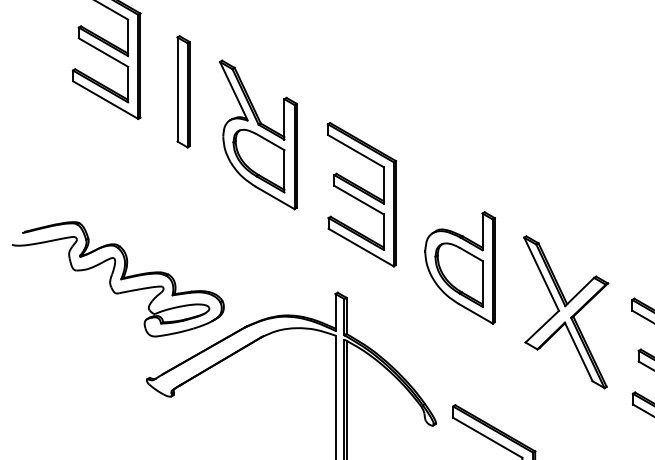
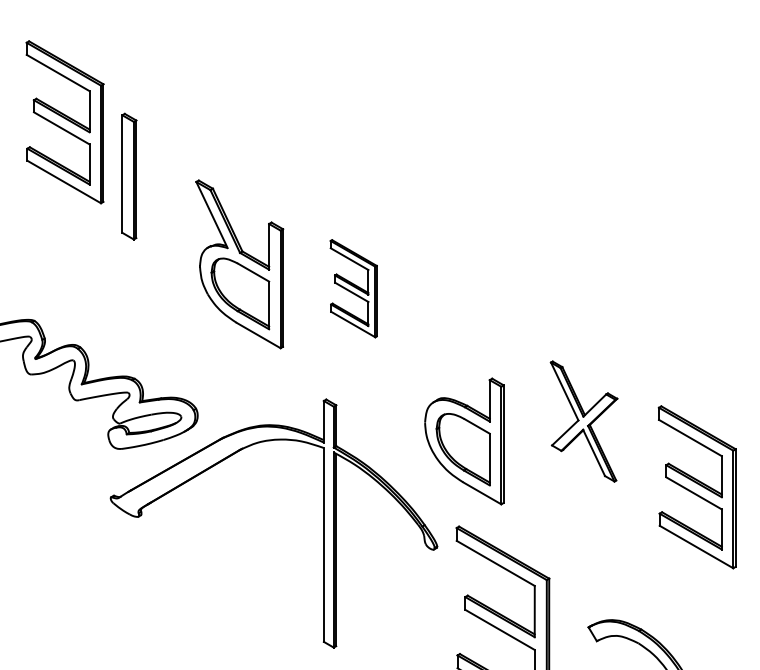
part: (183, 91) -> (129, 176), moved
part: (258, 135) -> (239, 264), moved
part: (361, 194) -> (353, 288), size x0.6
part: (460, 267) -> (464, 441), moved
part: (565, 312) -> (583, 421), size x0.7

